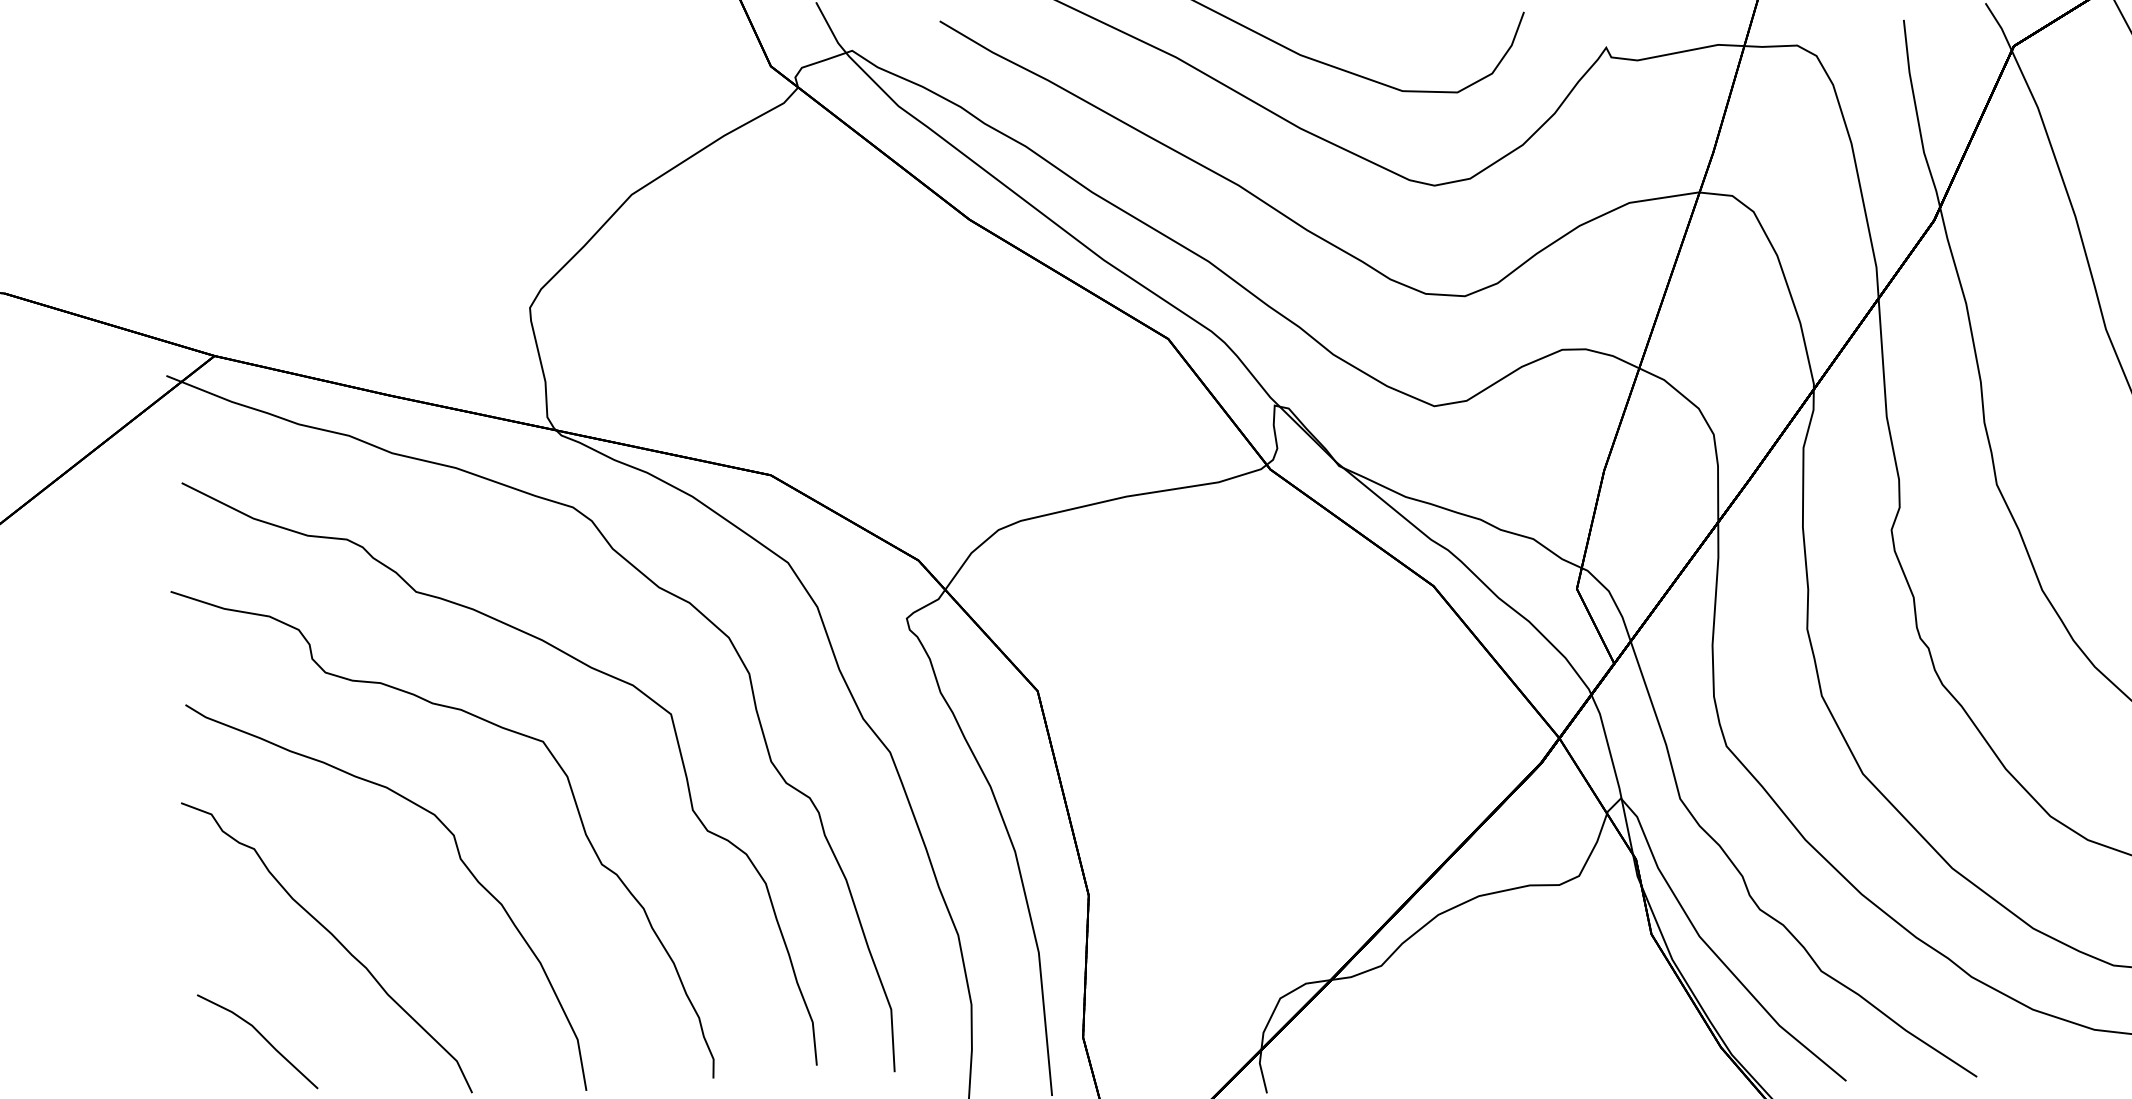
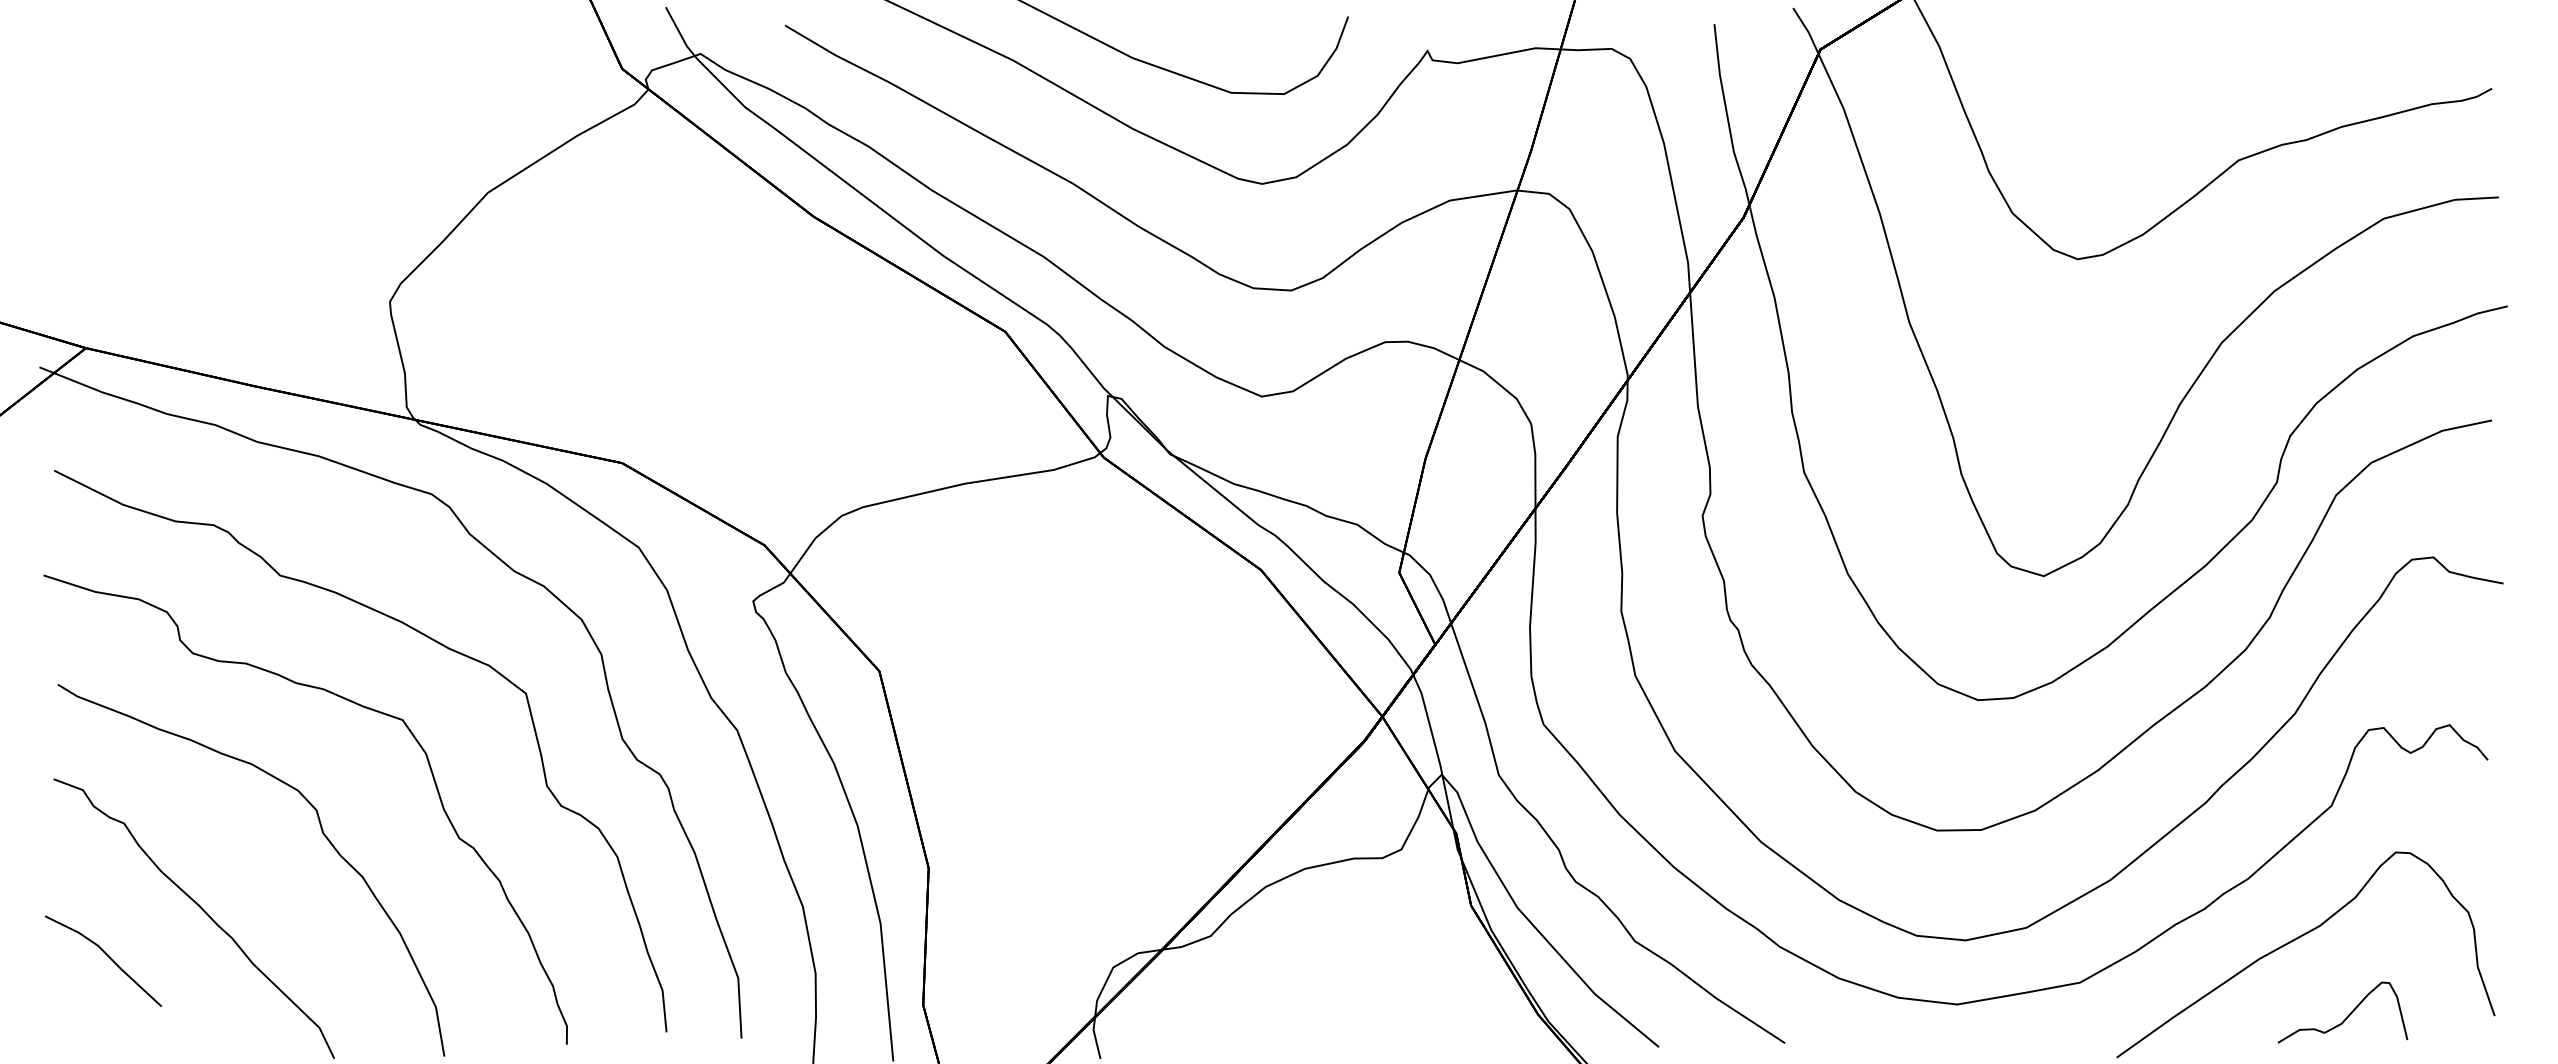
part: (257, 1040) -> (103, 960), moved

